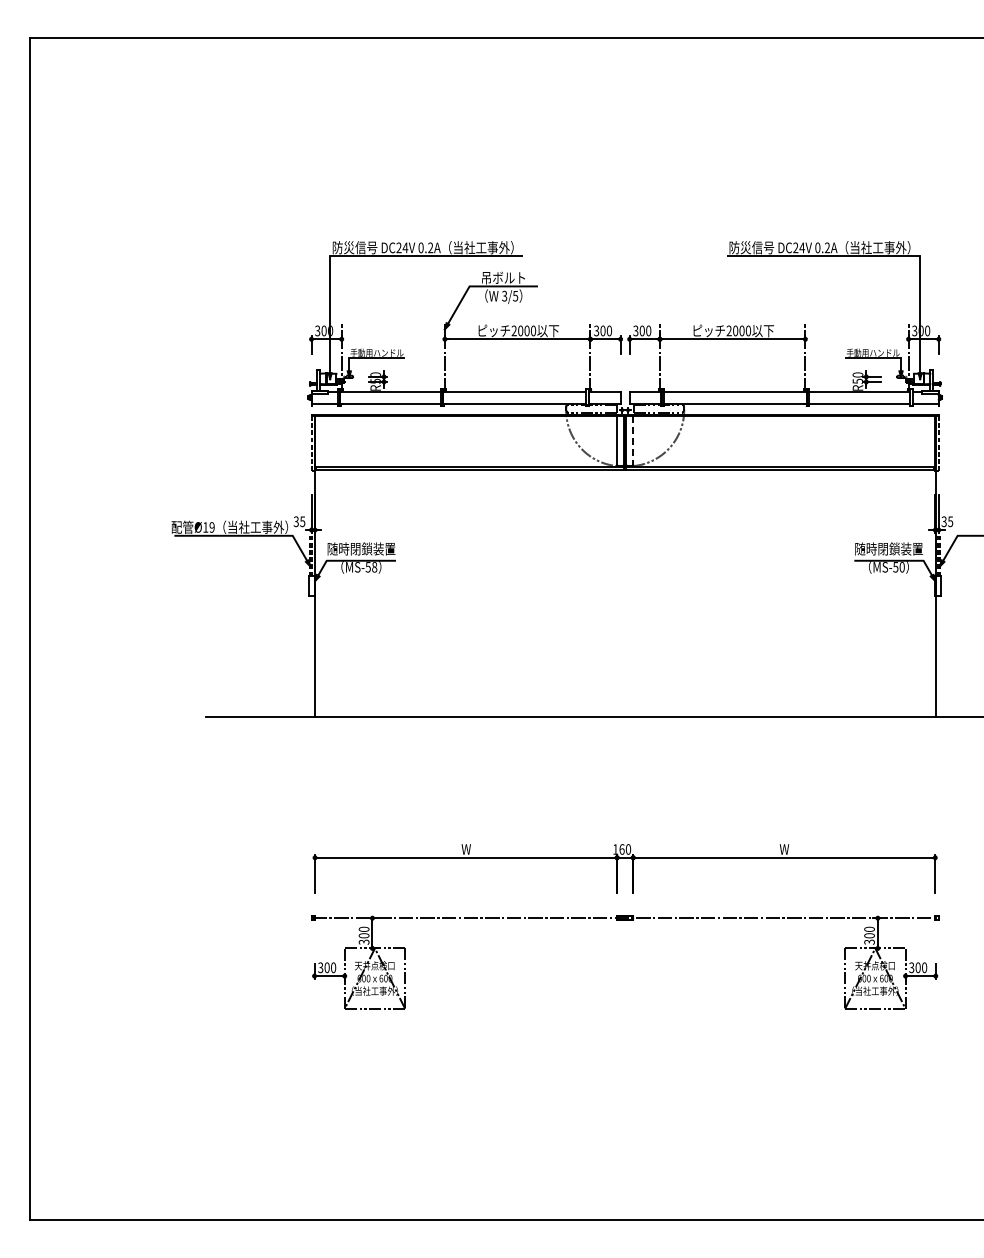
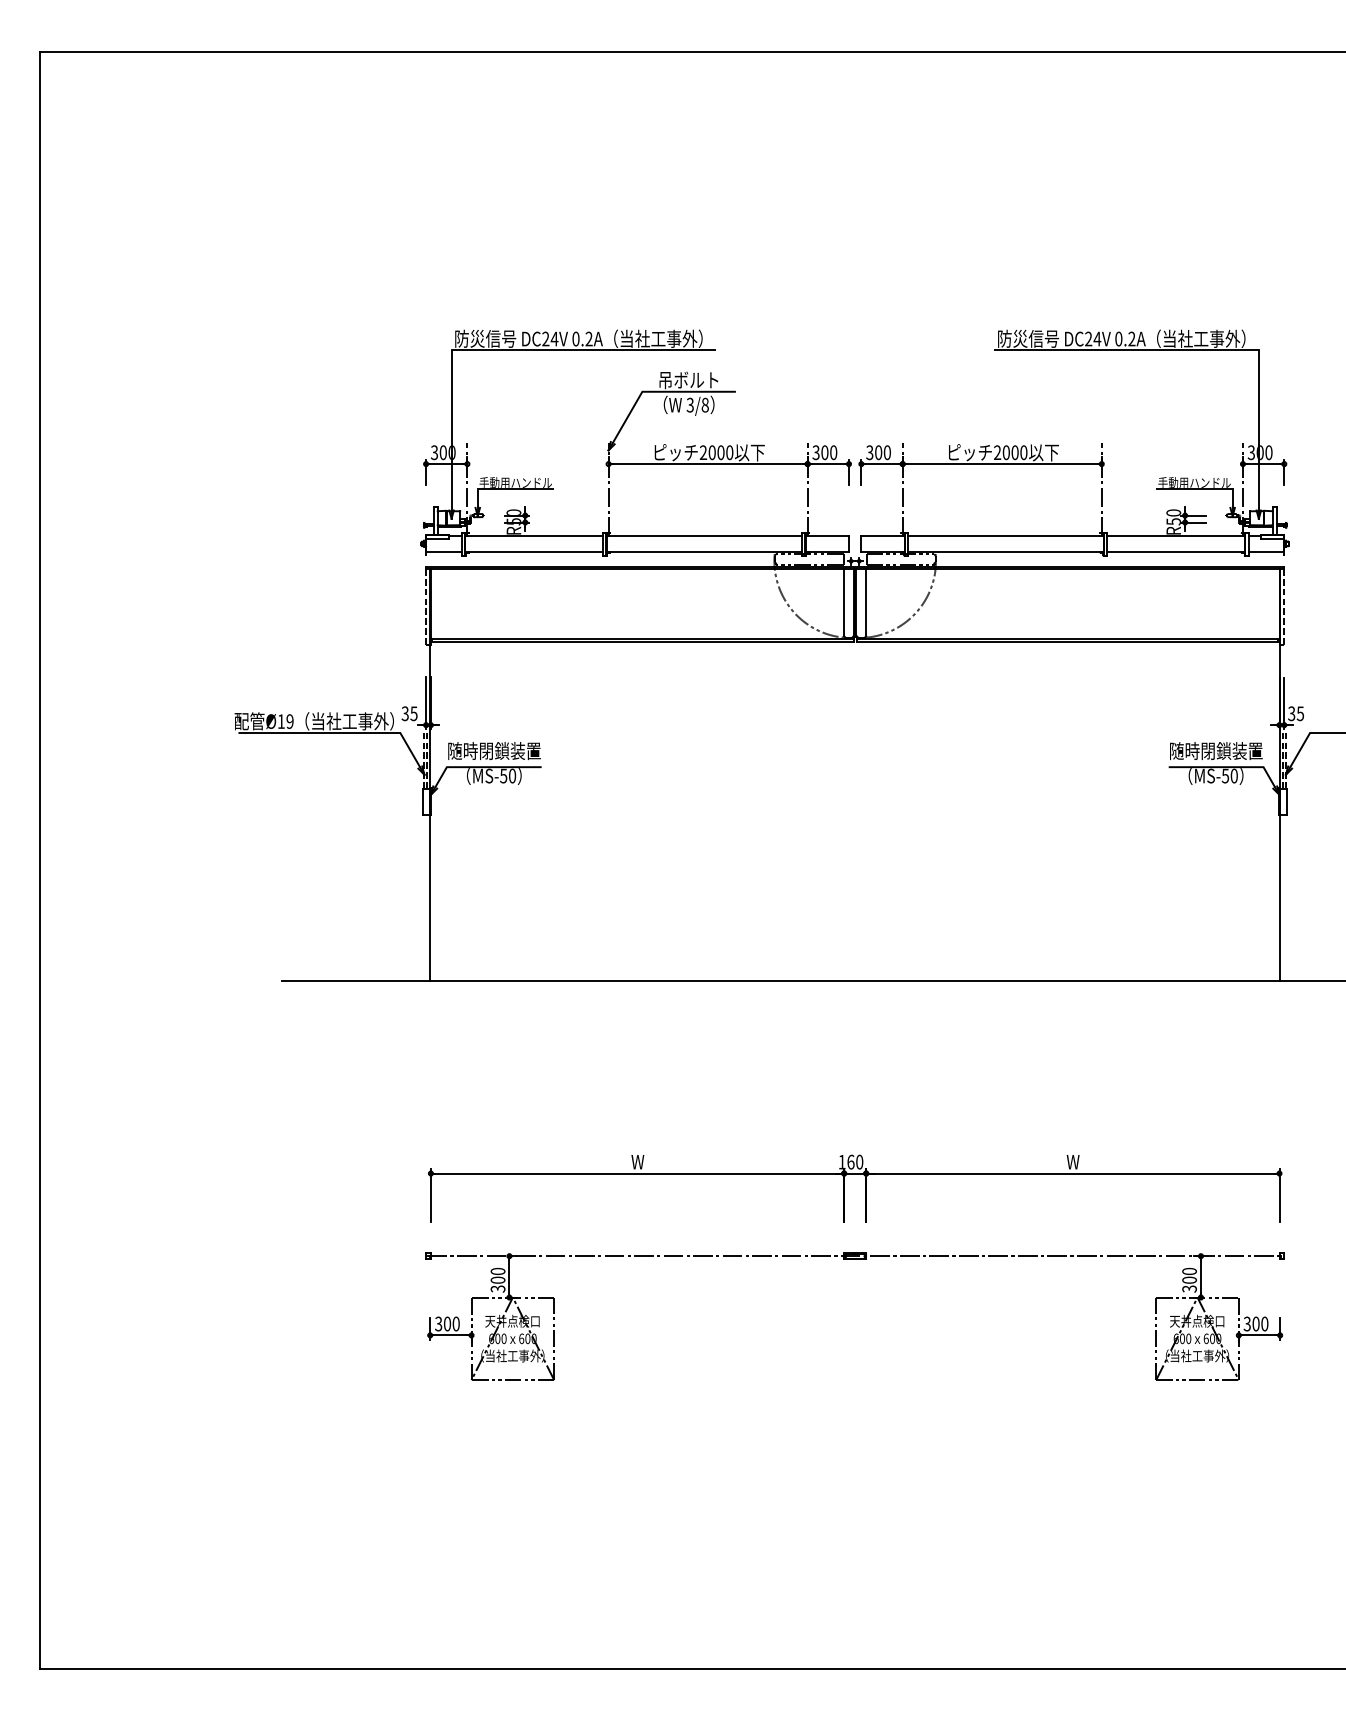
text: (515, 295) -> (705, 404), 3/5 -> 3/8
line: (633, 440) -> (866, 602), dashed -> solid
text: (374, 567) -> (512, 776), MS-58 -> MS-50

